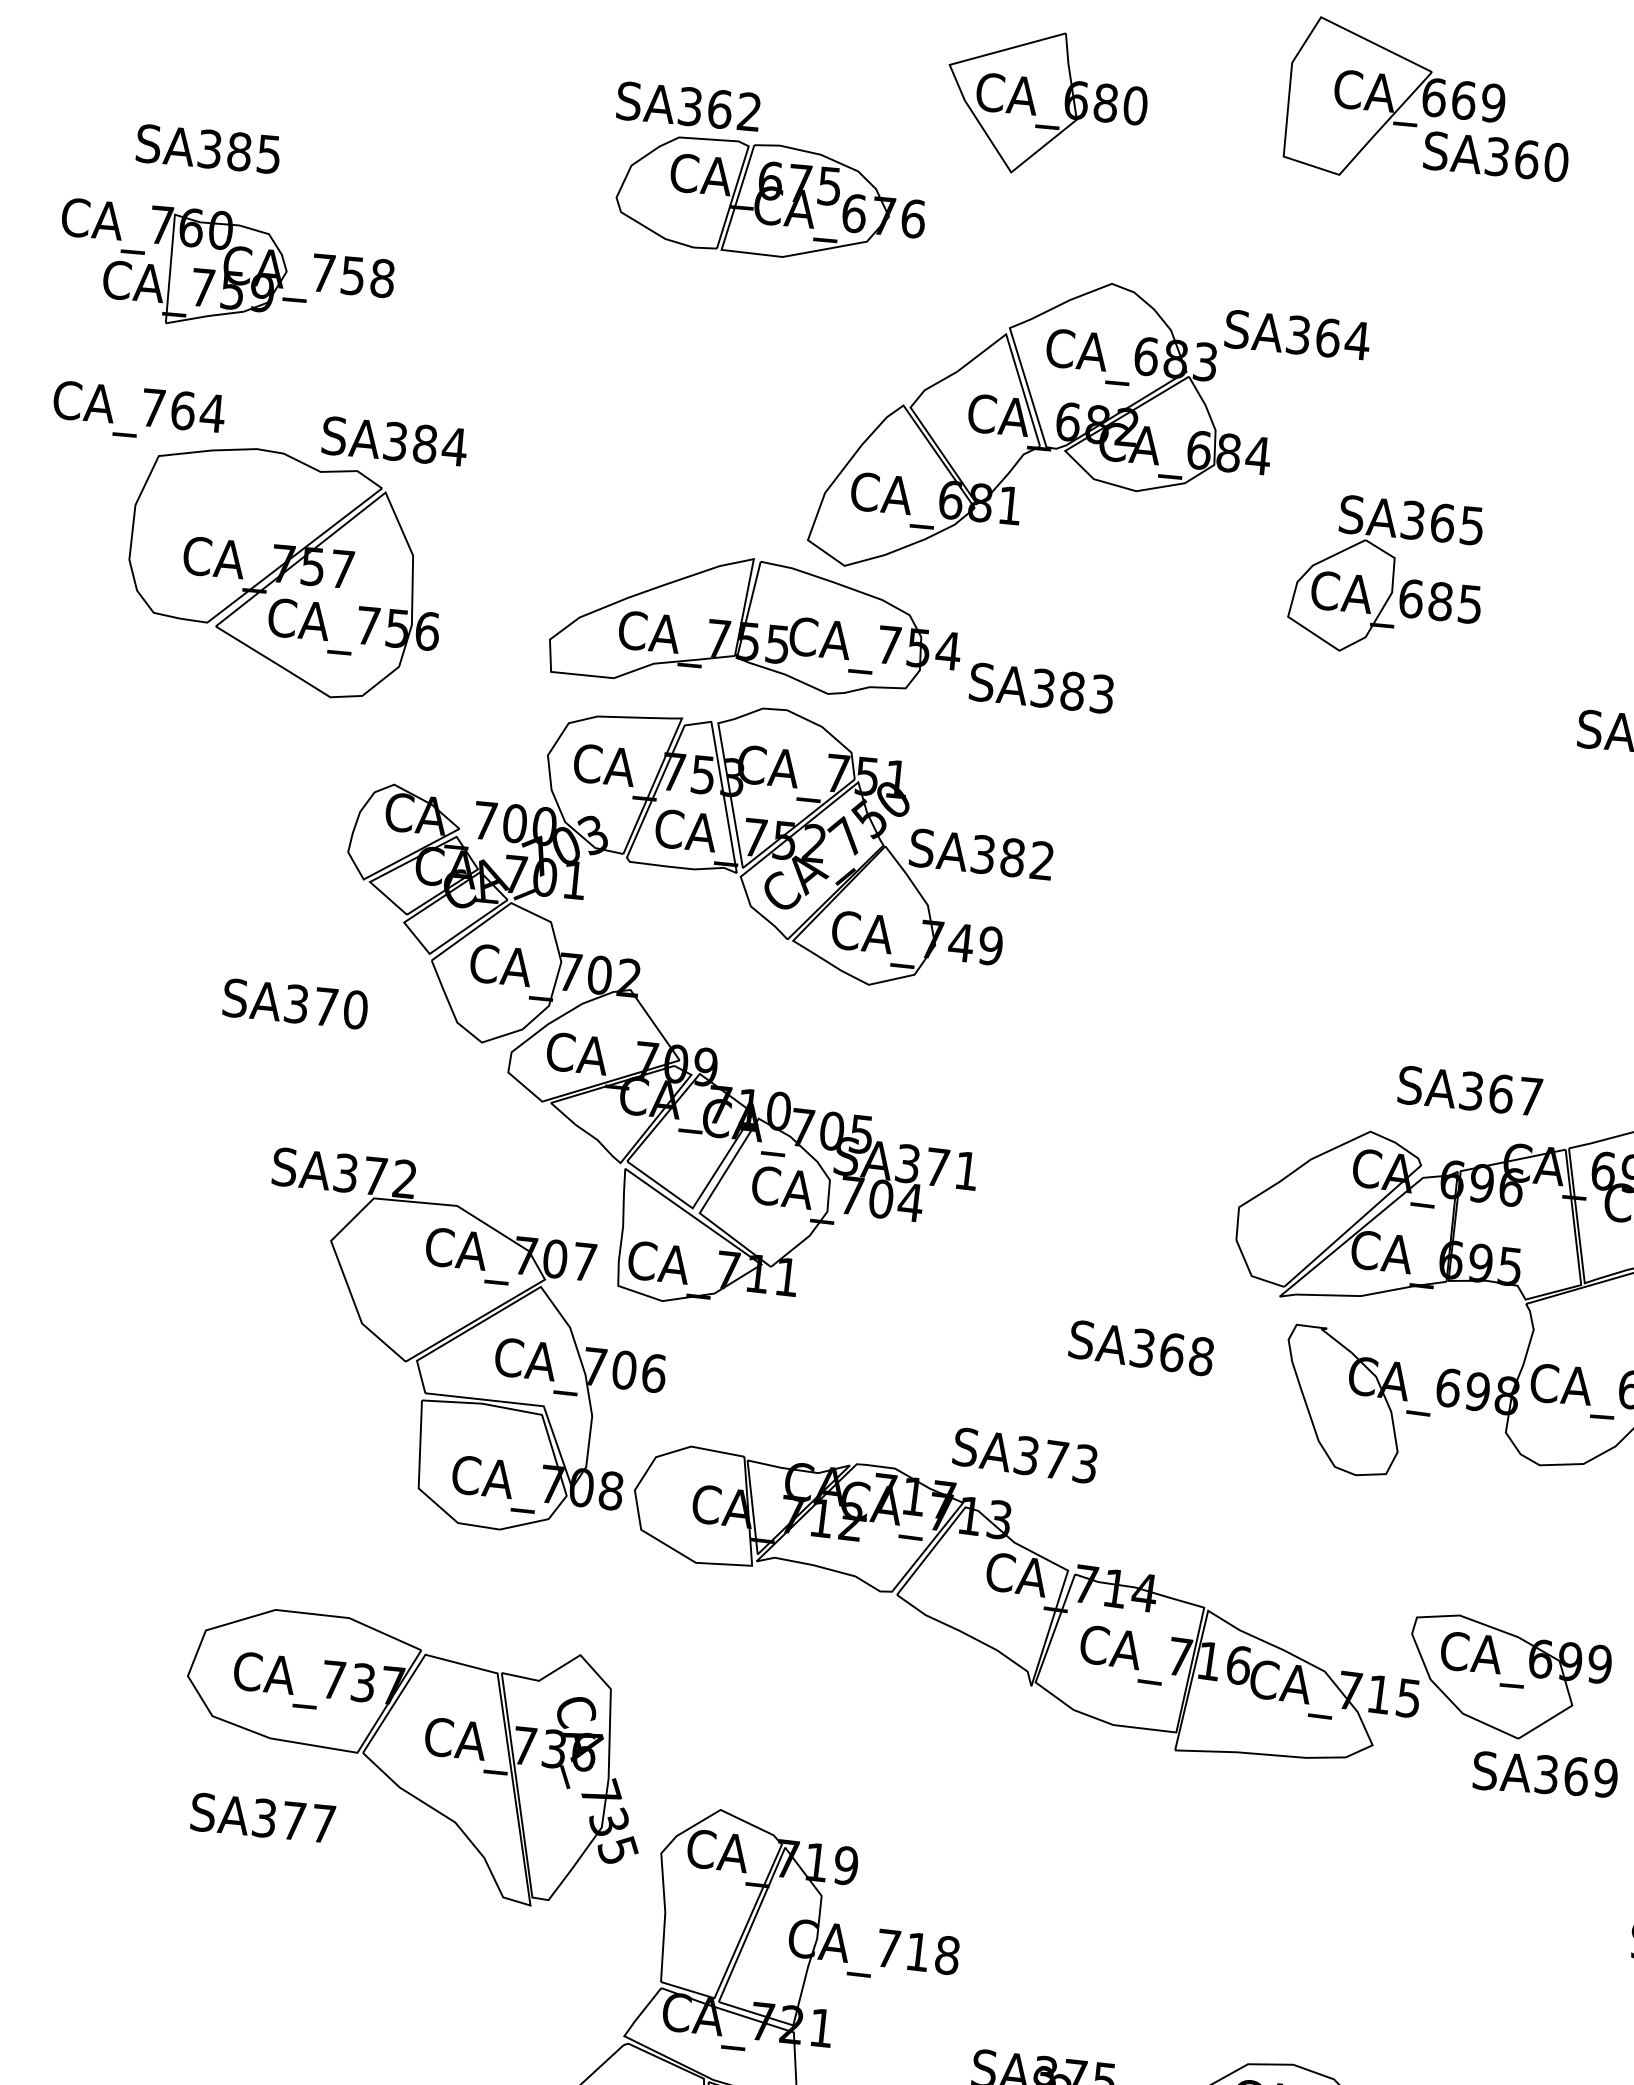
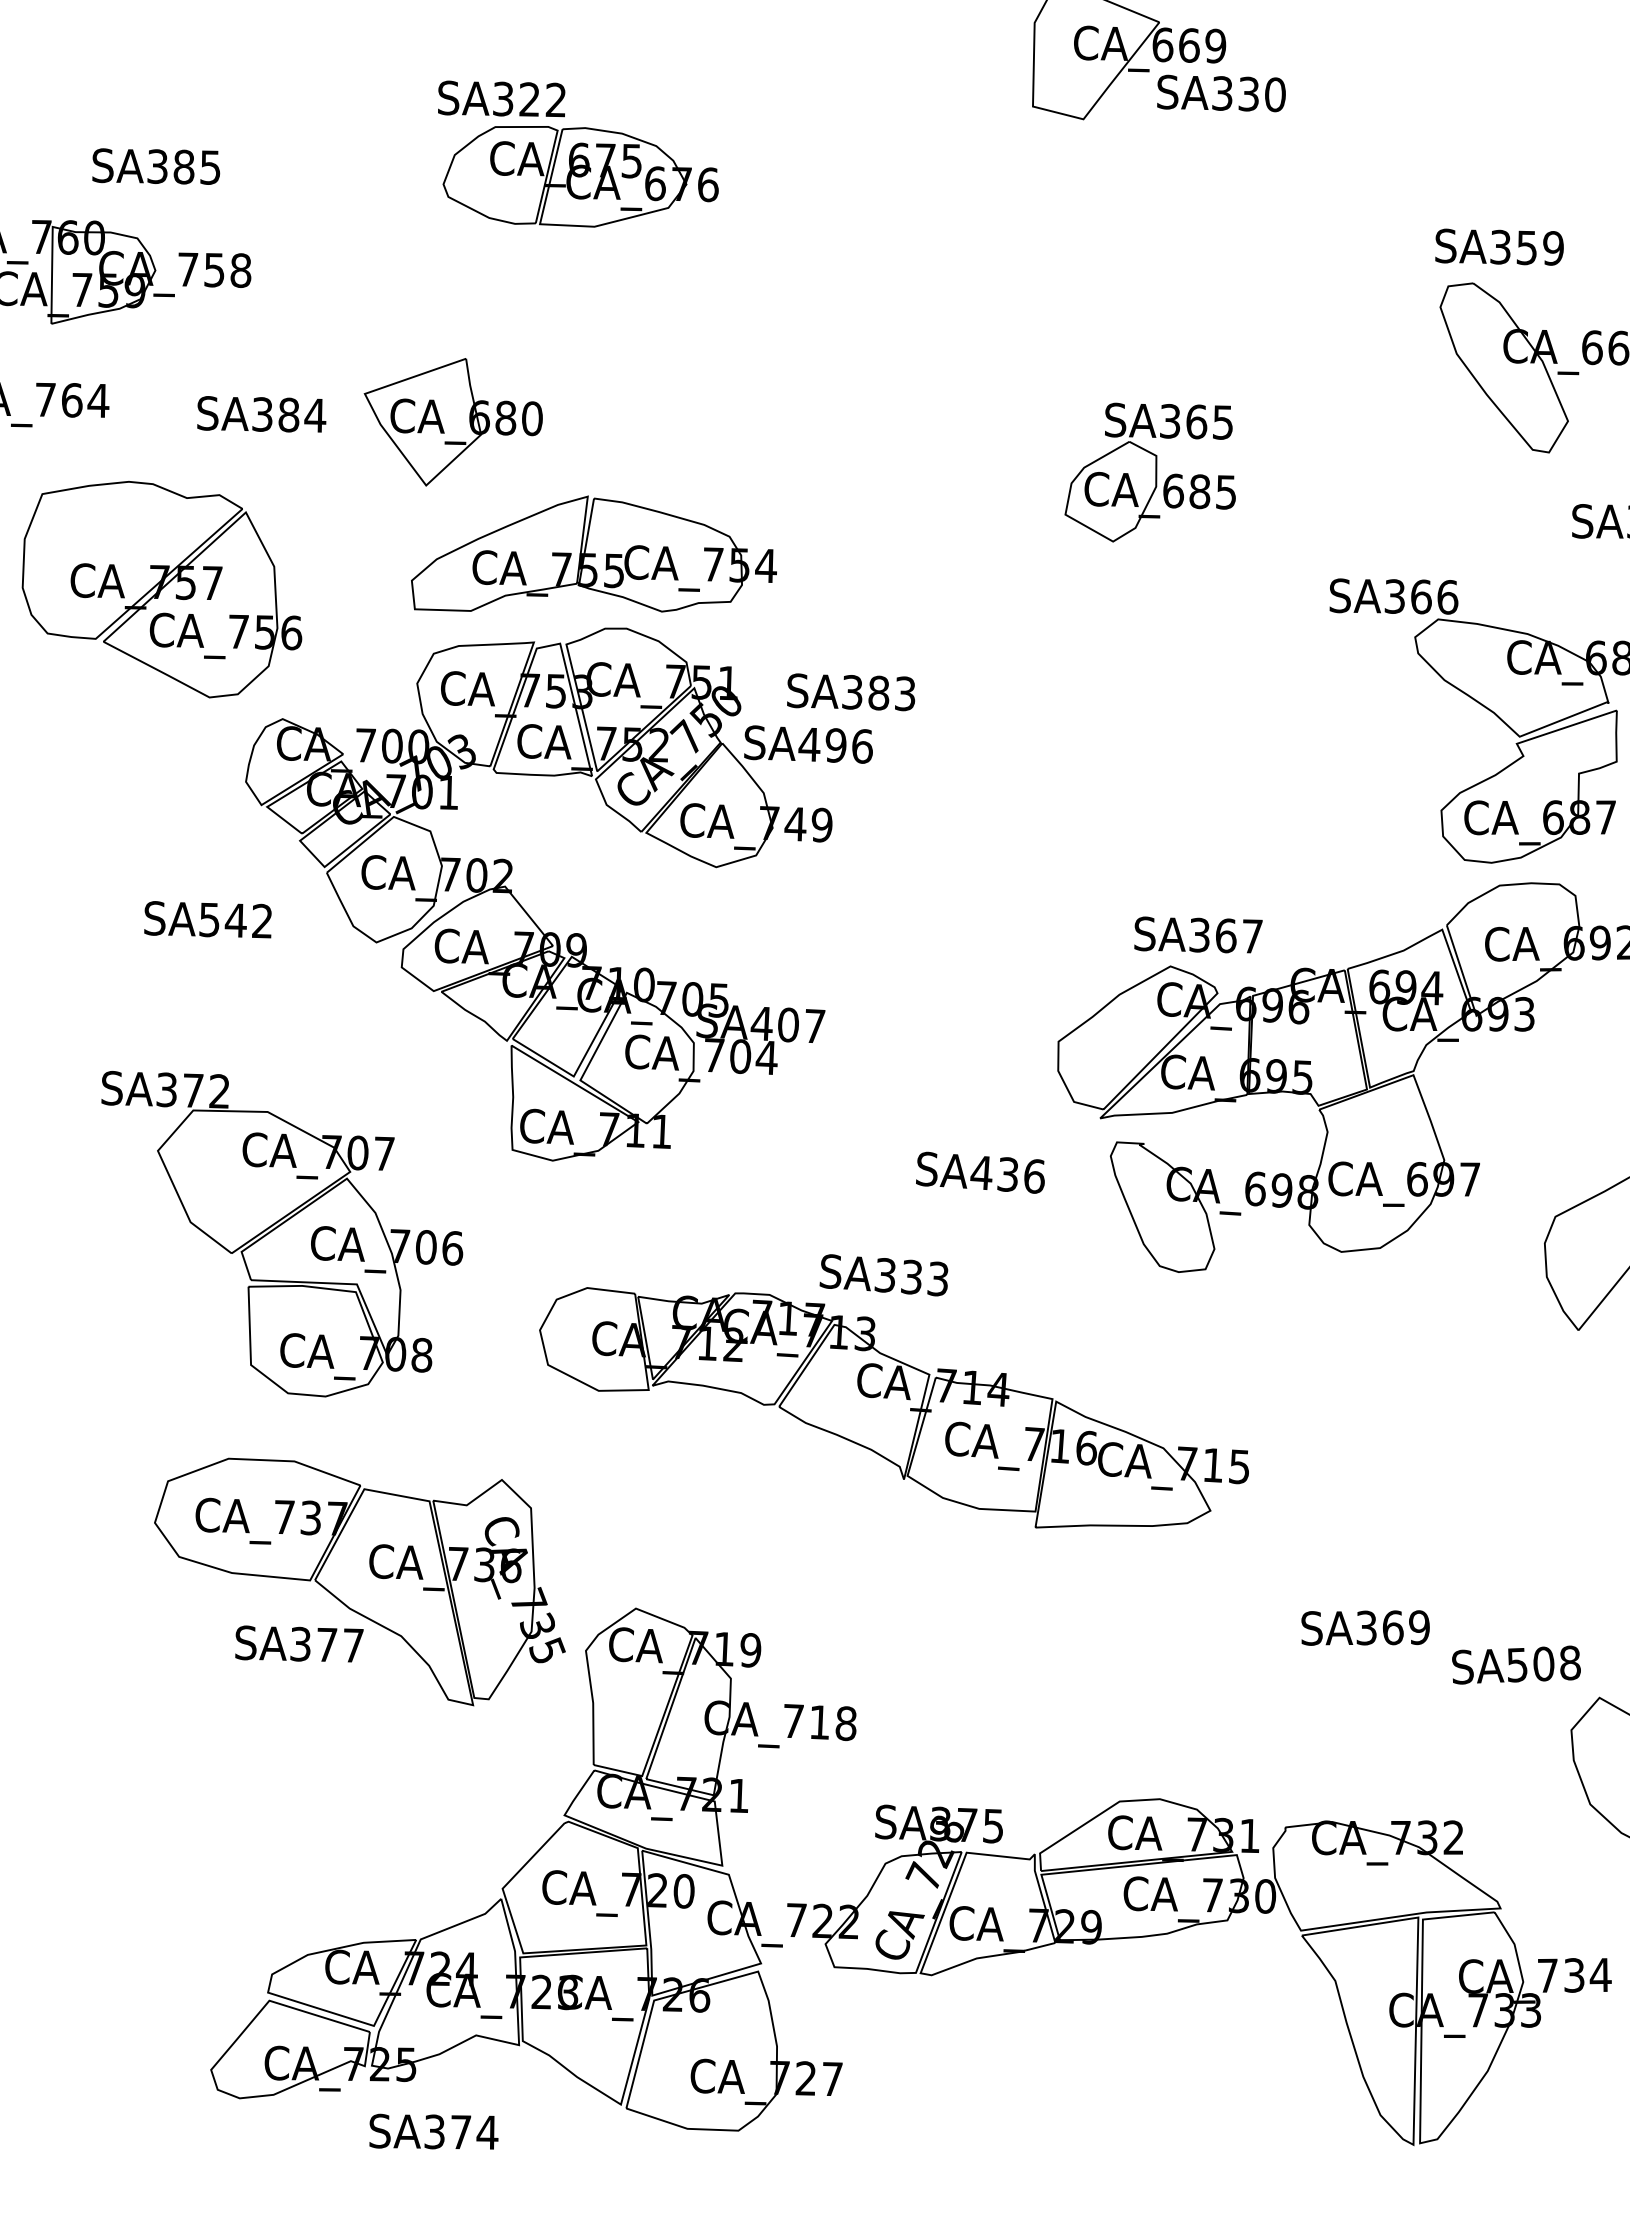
part: (1045, 103) -> (452, 422), moved
text: (719, 109) -> (529, 99), SA362 -> SA322
text: (208, 148) -> (156, 166), moved
text: (1526, 158) -> (1248, 93), SA360 -> SA330
part: (1088, 432) -> (876, 363), removed
part: (284, 572) -> (161, 589), moved
text: (1041, 688) -> (851, 692), moved
text: (1012, 857) -> (835, 745), SA382 -> SA496
text: (325, 1006) -> (235, 920), SA370 -> SA542
text: (1470, 1090) -> (1198, 934), moved
text: (936, 1166) -> (787, 1024), SA371 -> SA407
part: (464, 1344) -> (282, 1234), moved
text: (1171, 1352) -> (1007, 1174), SA368 -> SA436
text: (1055, 1459) -> (911, 1276), SA373 -> SA333
part: (1509, 1677) -> (1327, 1442), removed
text: (1545, 1773) -> (1365, 1627), moved
text: (263, 1817) -> (299, 1643), moved

